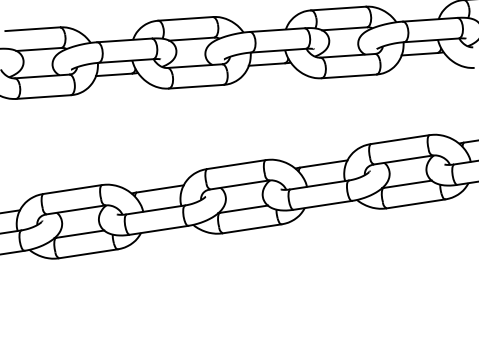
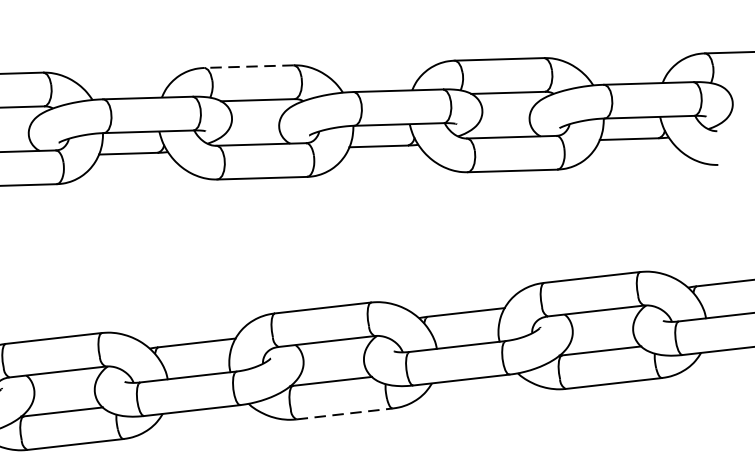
line: (185, 18) -> (248, 66), solid -> dashed
line: (252, 228) -> (345, 413), solid -> dashed

